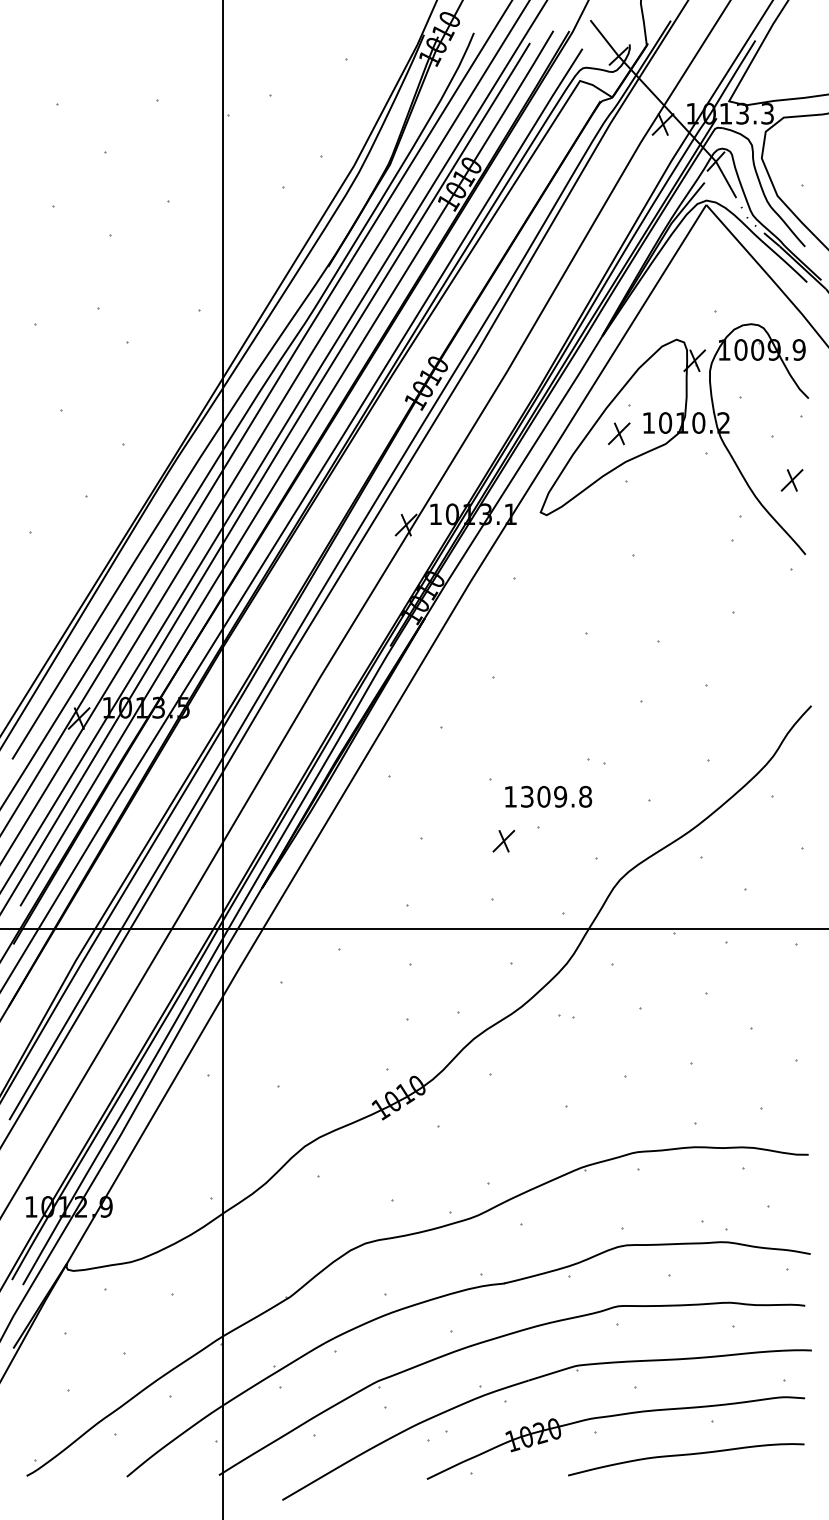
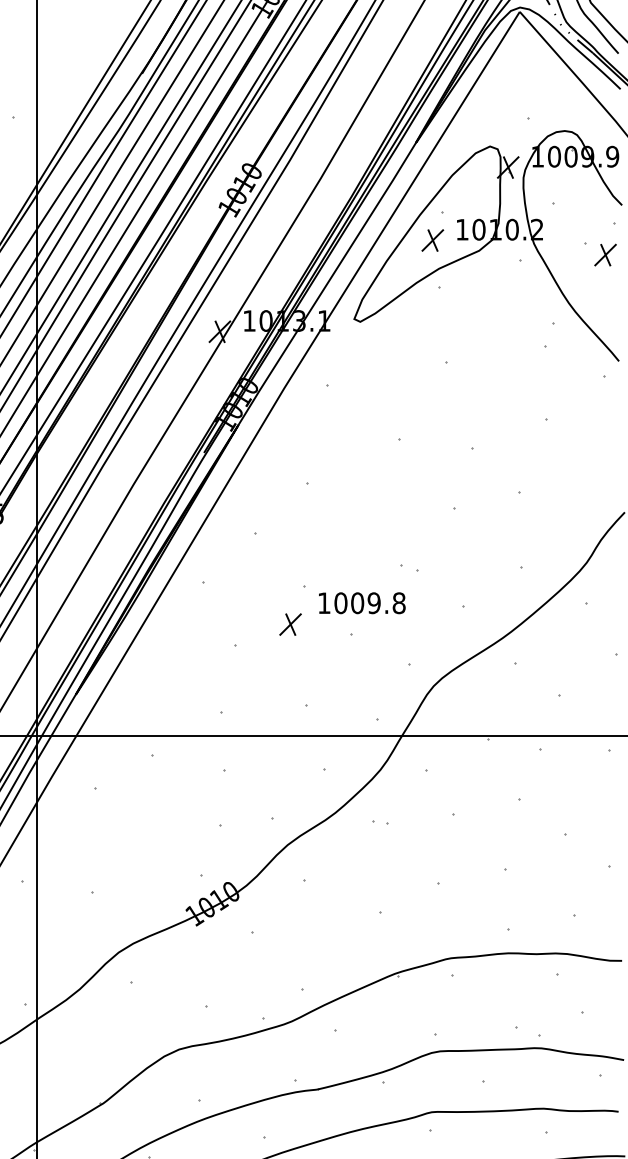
part: (791, 480) -> (604, 255), moved
text: (526, 796) -> (340, 602), 1309.8 -> 1009.8
part: (503, 840) -> (290, 623), moved

